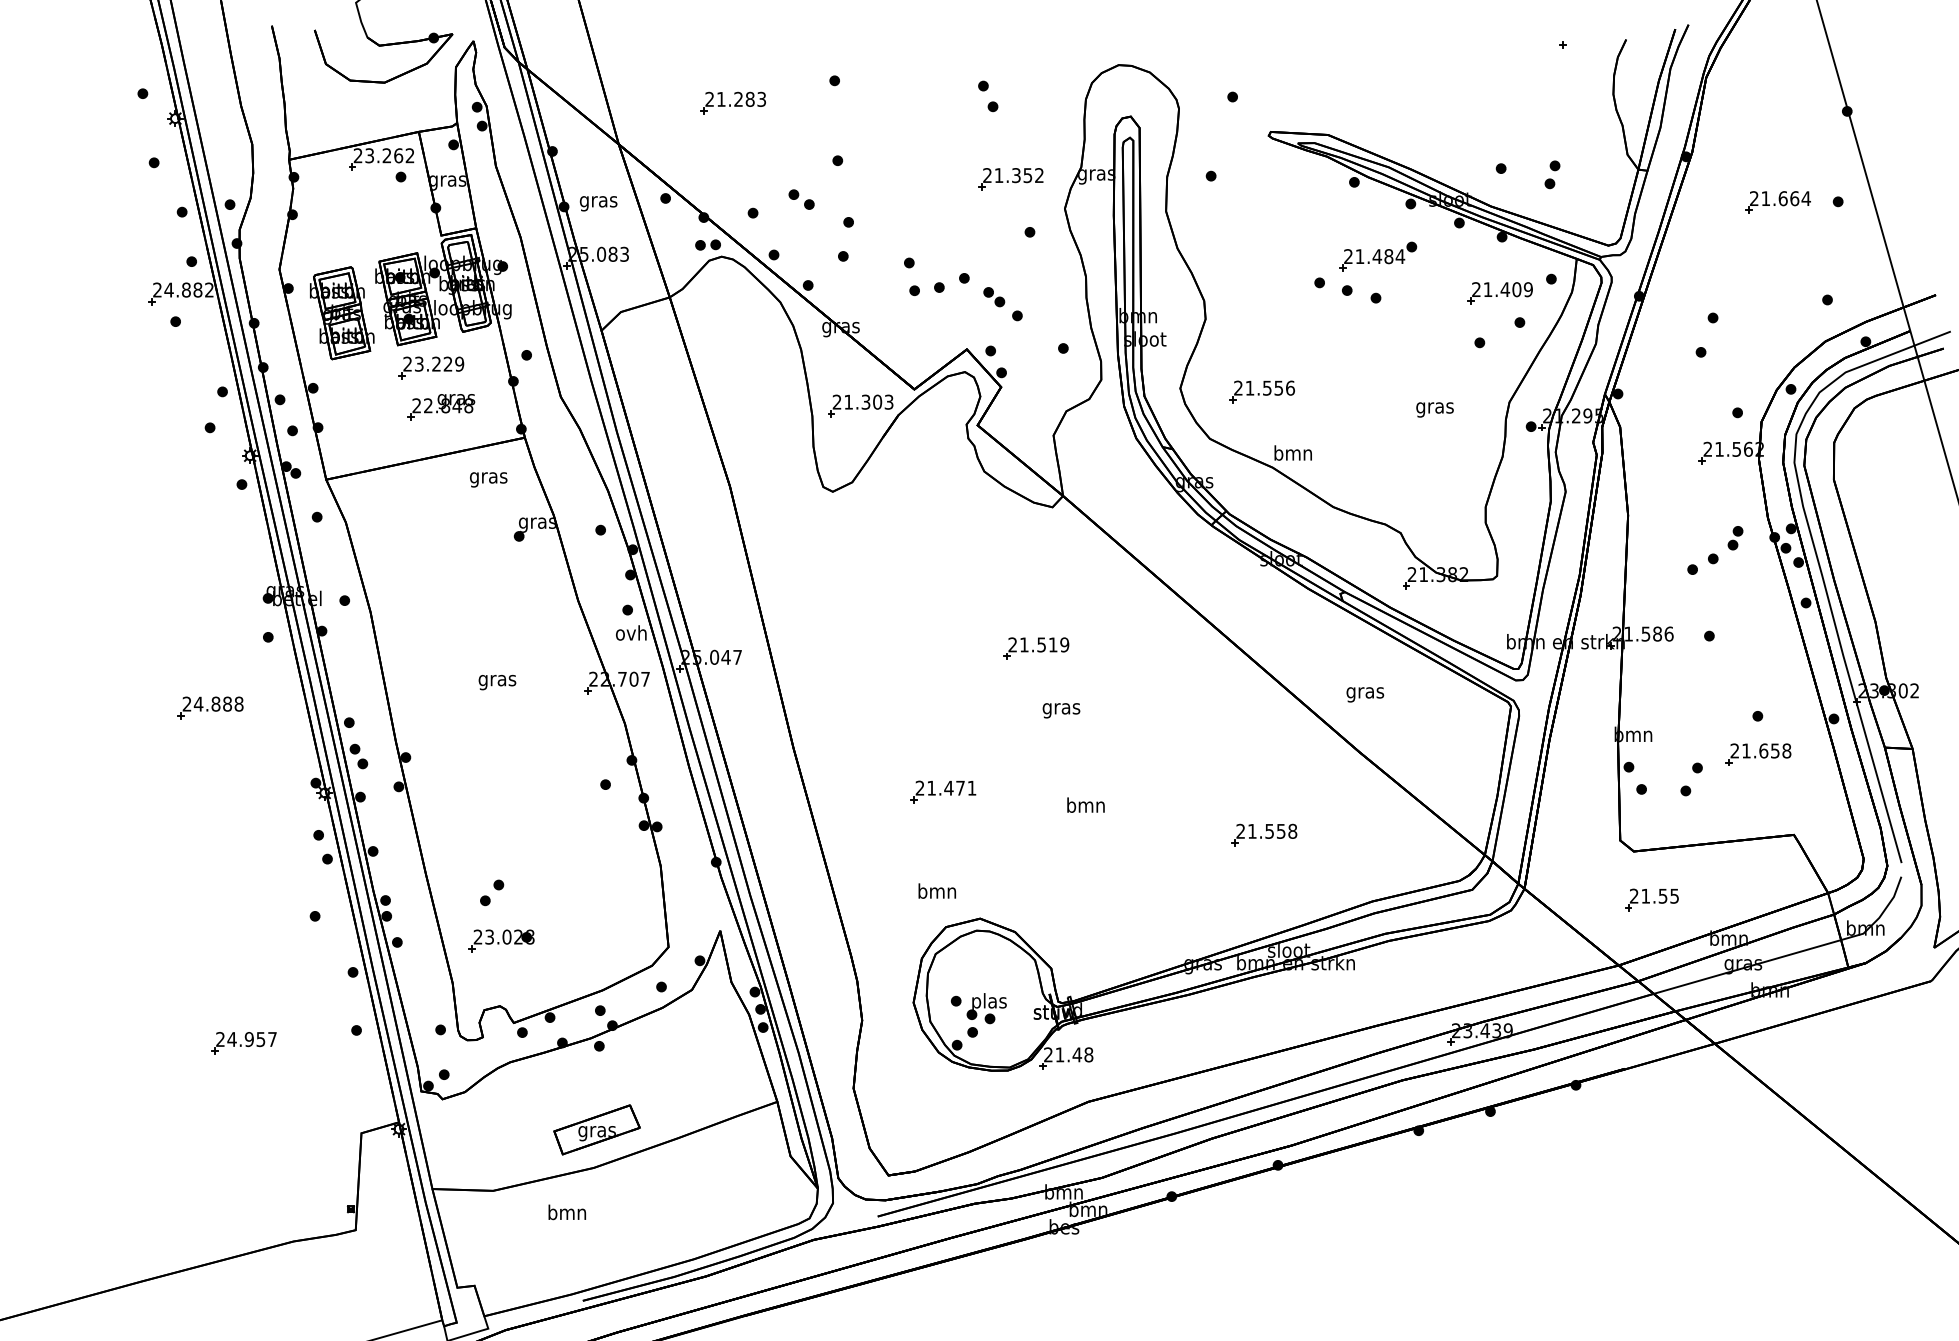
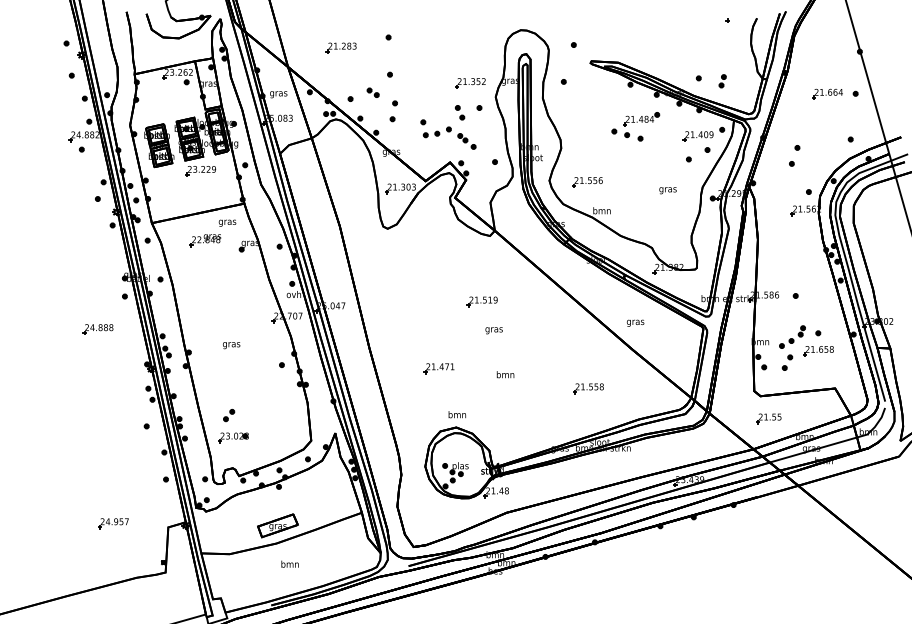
part: (989, 95) -> (460, 112), moved
part: (441, 407) -> (205, 240), moved
part: (1715, 549) -> (792, 336), moved
text: (497, 682) -> (231, 345), moved
text: (935, 890) -> (456, 414), moved
part: (243, 1043) -> (113, 523), moved
text: (565, 1210) -> (289, 563), moved

